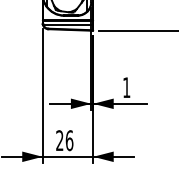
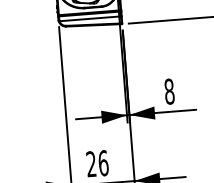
text: (126, 87) -> (169, 91), 1 -> 8

